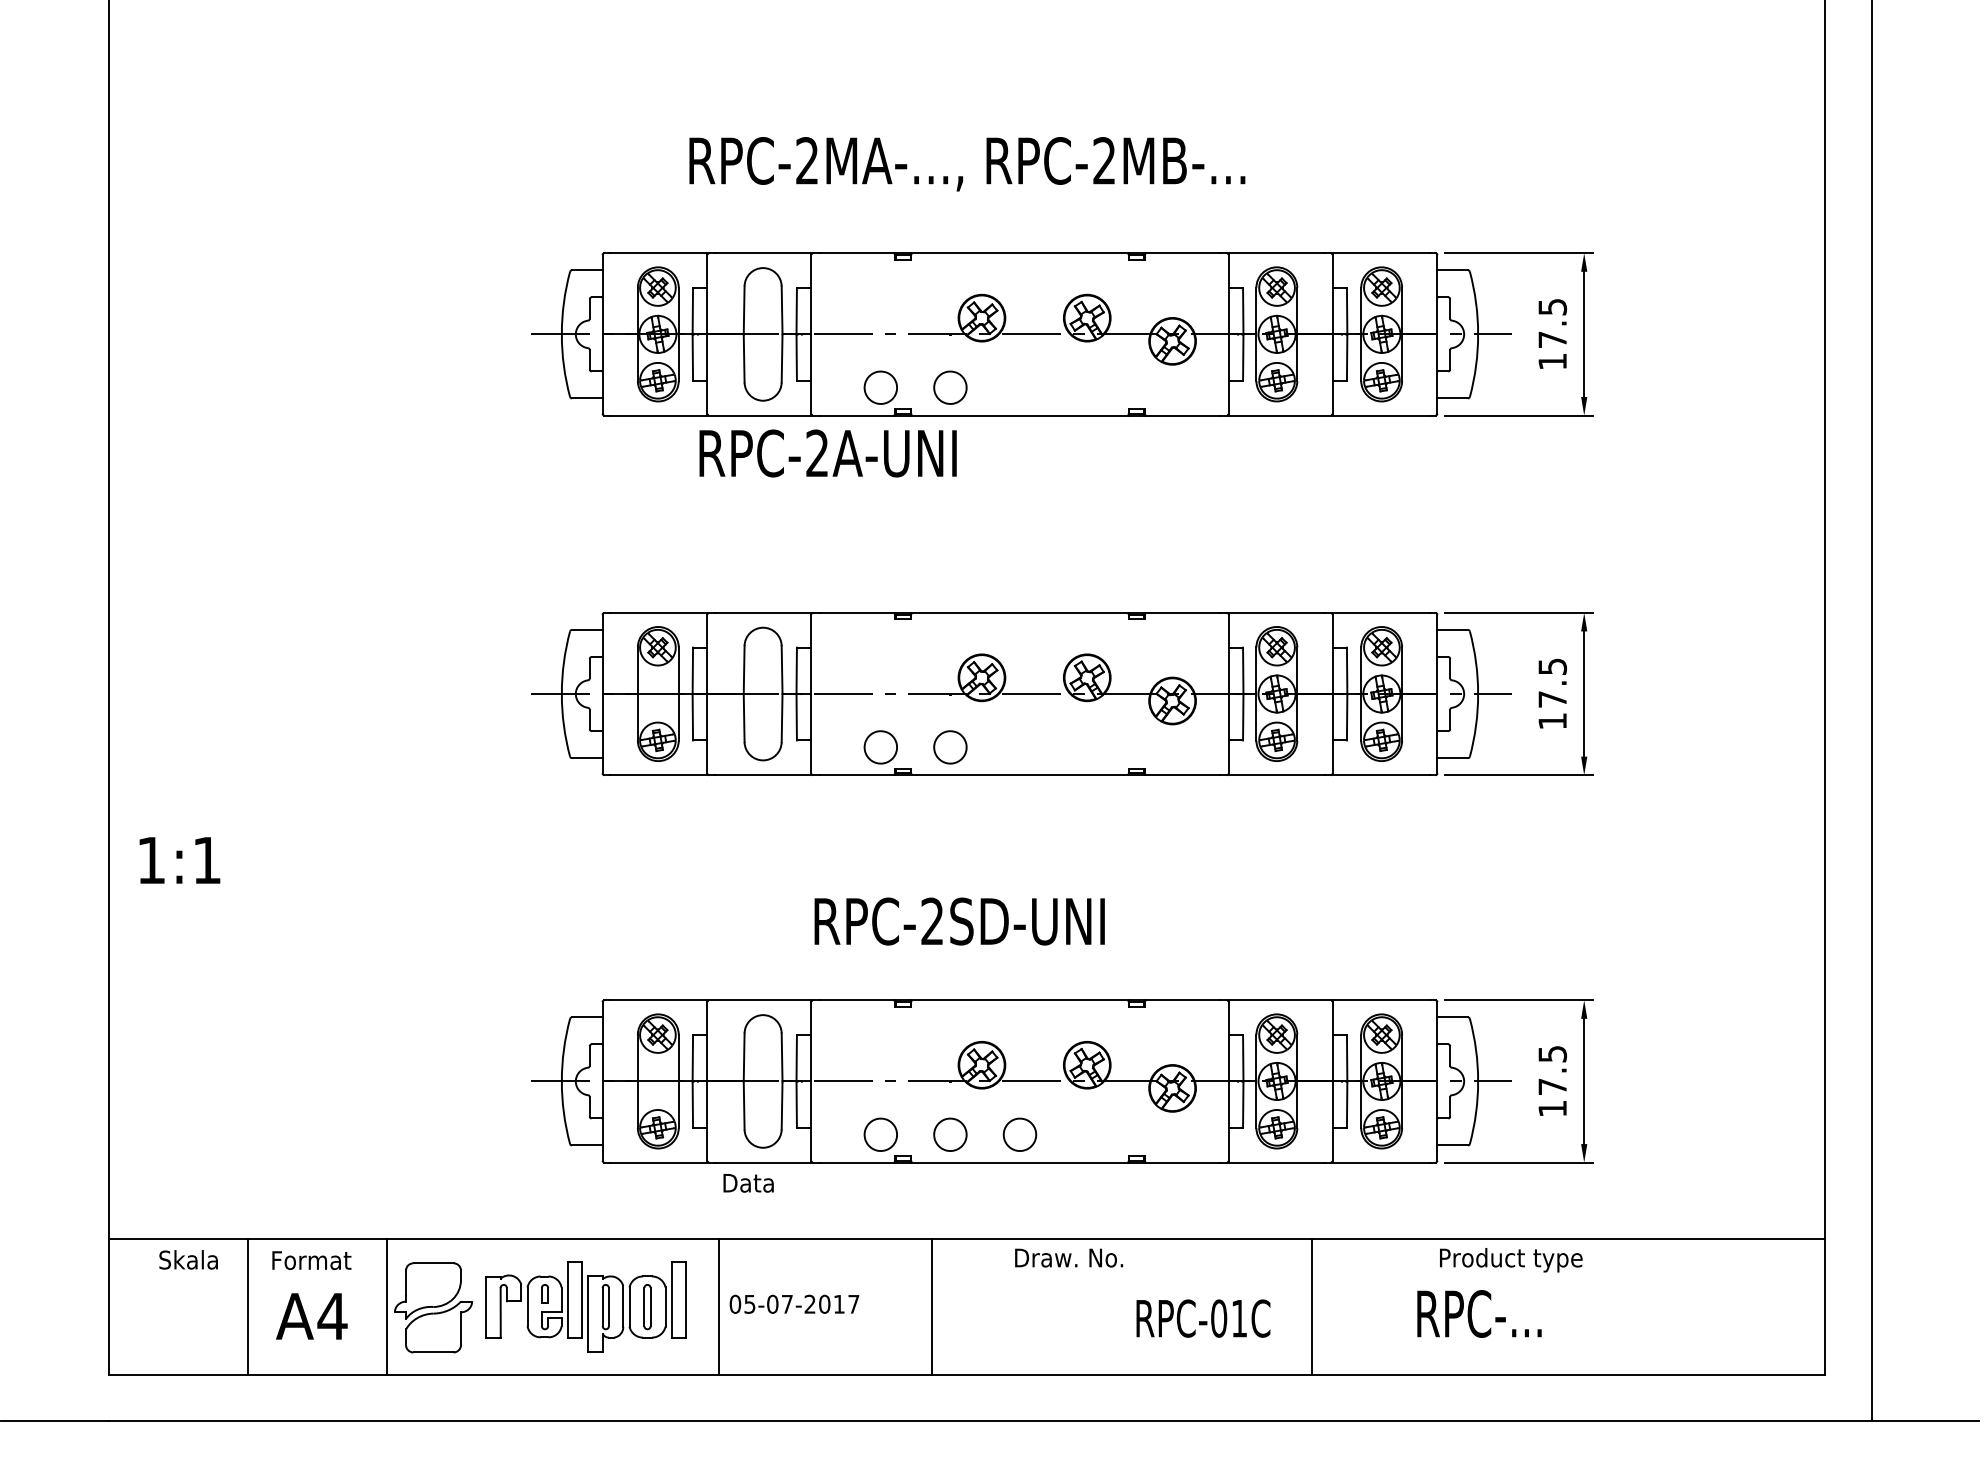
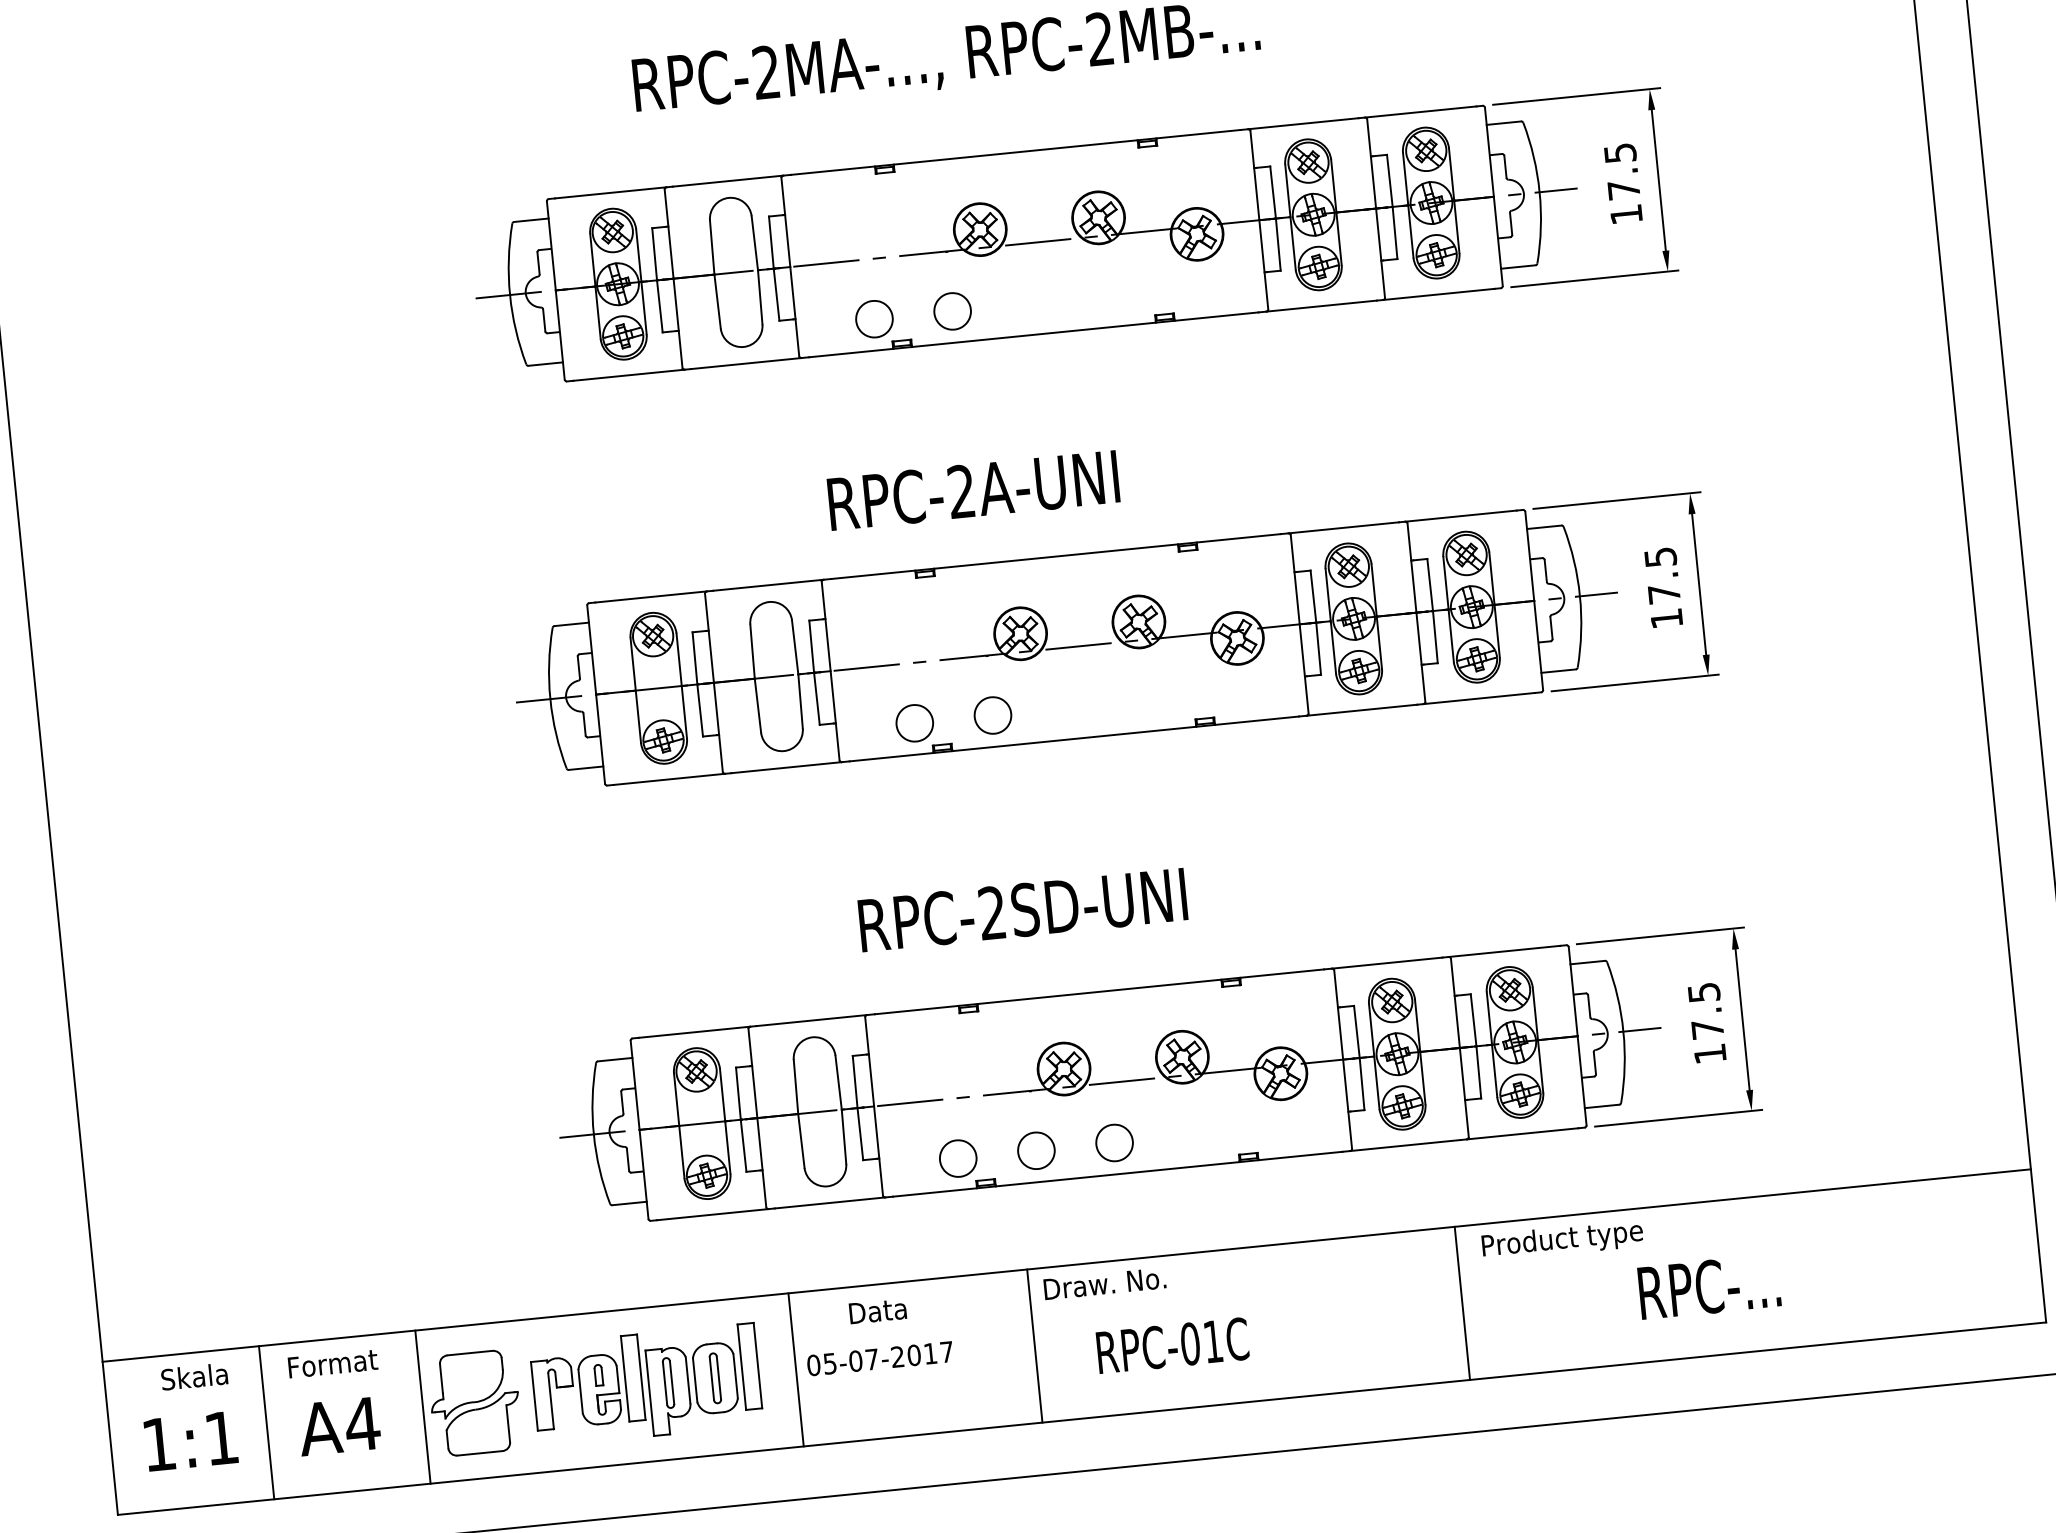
text: (827, 453) -> (972, 490), moved
text: (179, 860) -> (190, 1441), moved
text: (748, 1183) -> (877, 1311), moved
text: (1069, 1257) -> (1105, 1283), moved
text: (1511, 1260) -> (1562, 1240), moved
text: (1479, 1313) -> (1709, 1286), moved
text: (1203, 1318) -> (1172, 1345), moved

